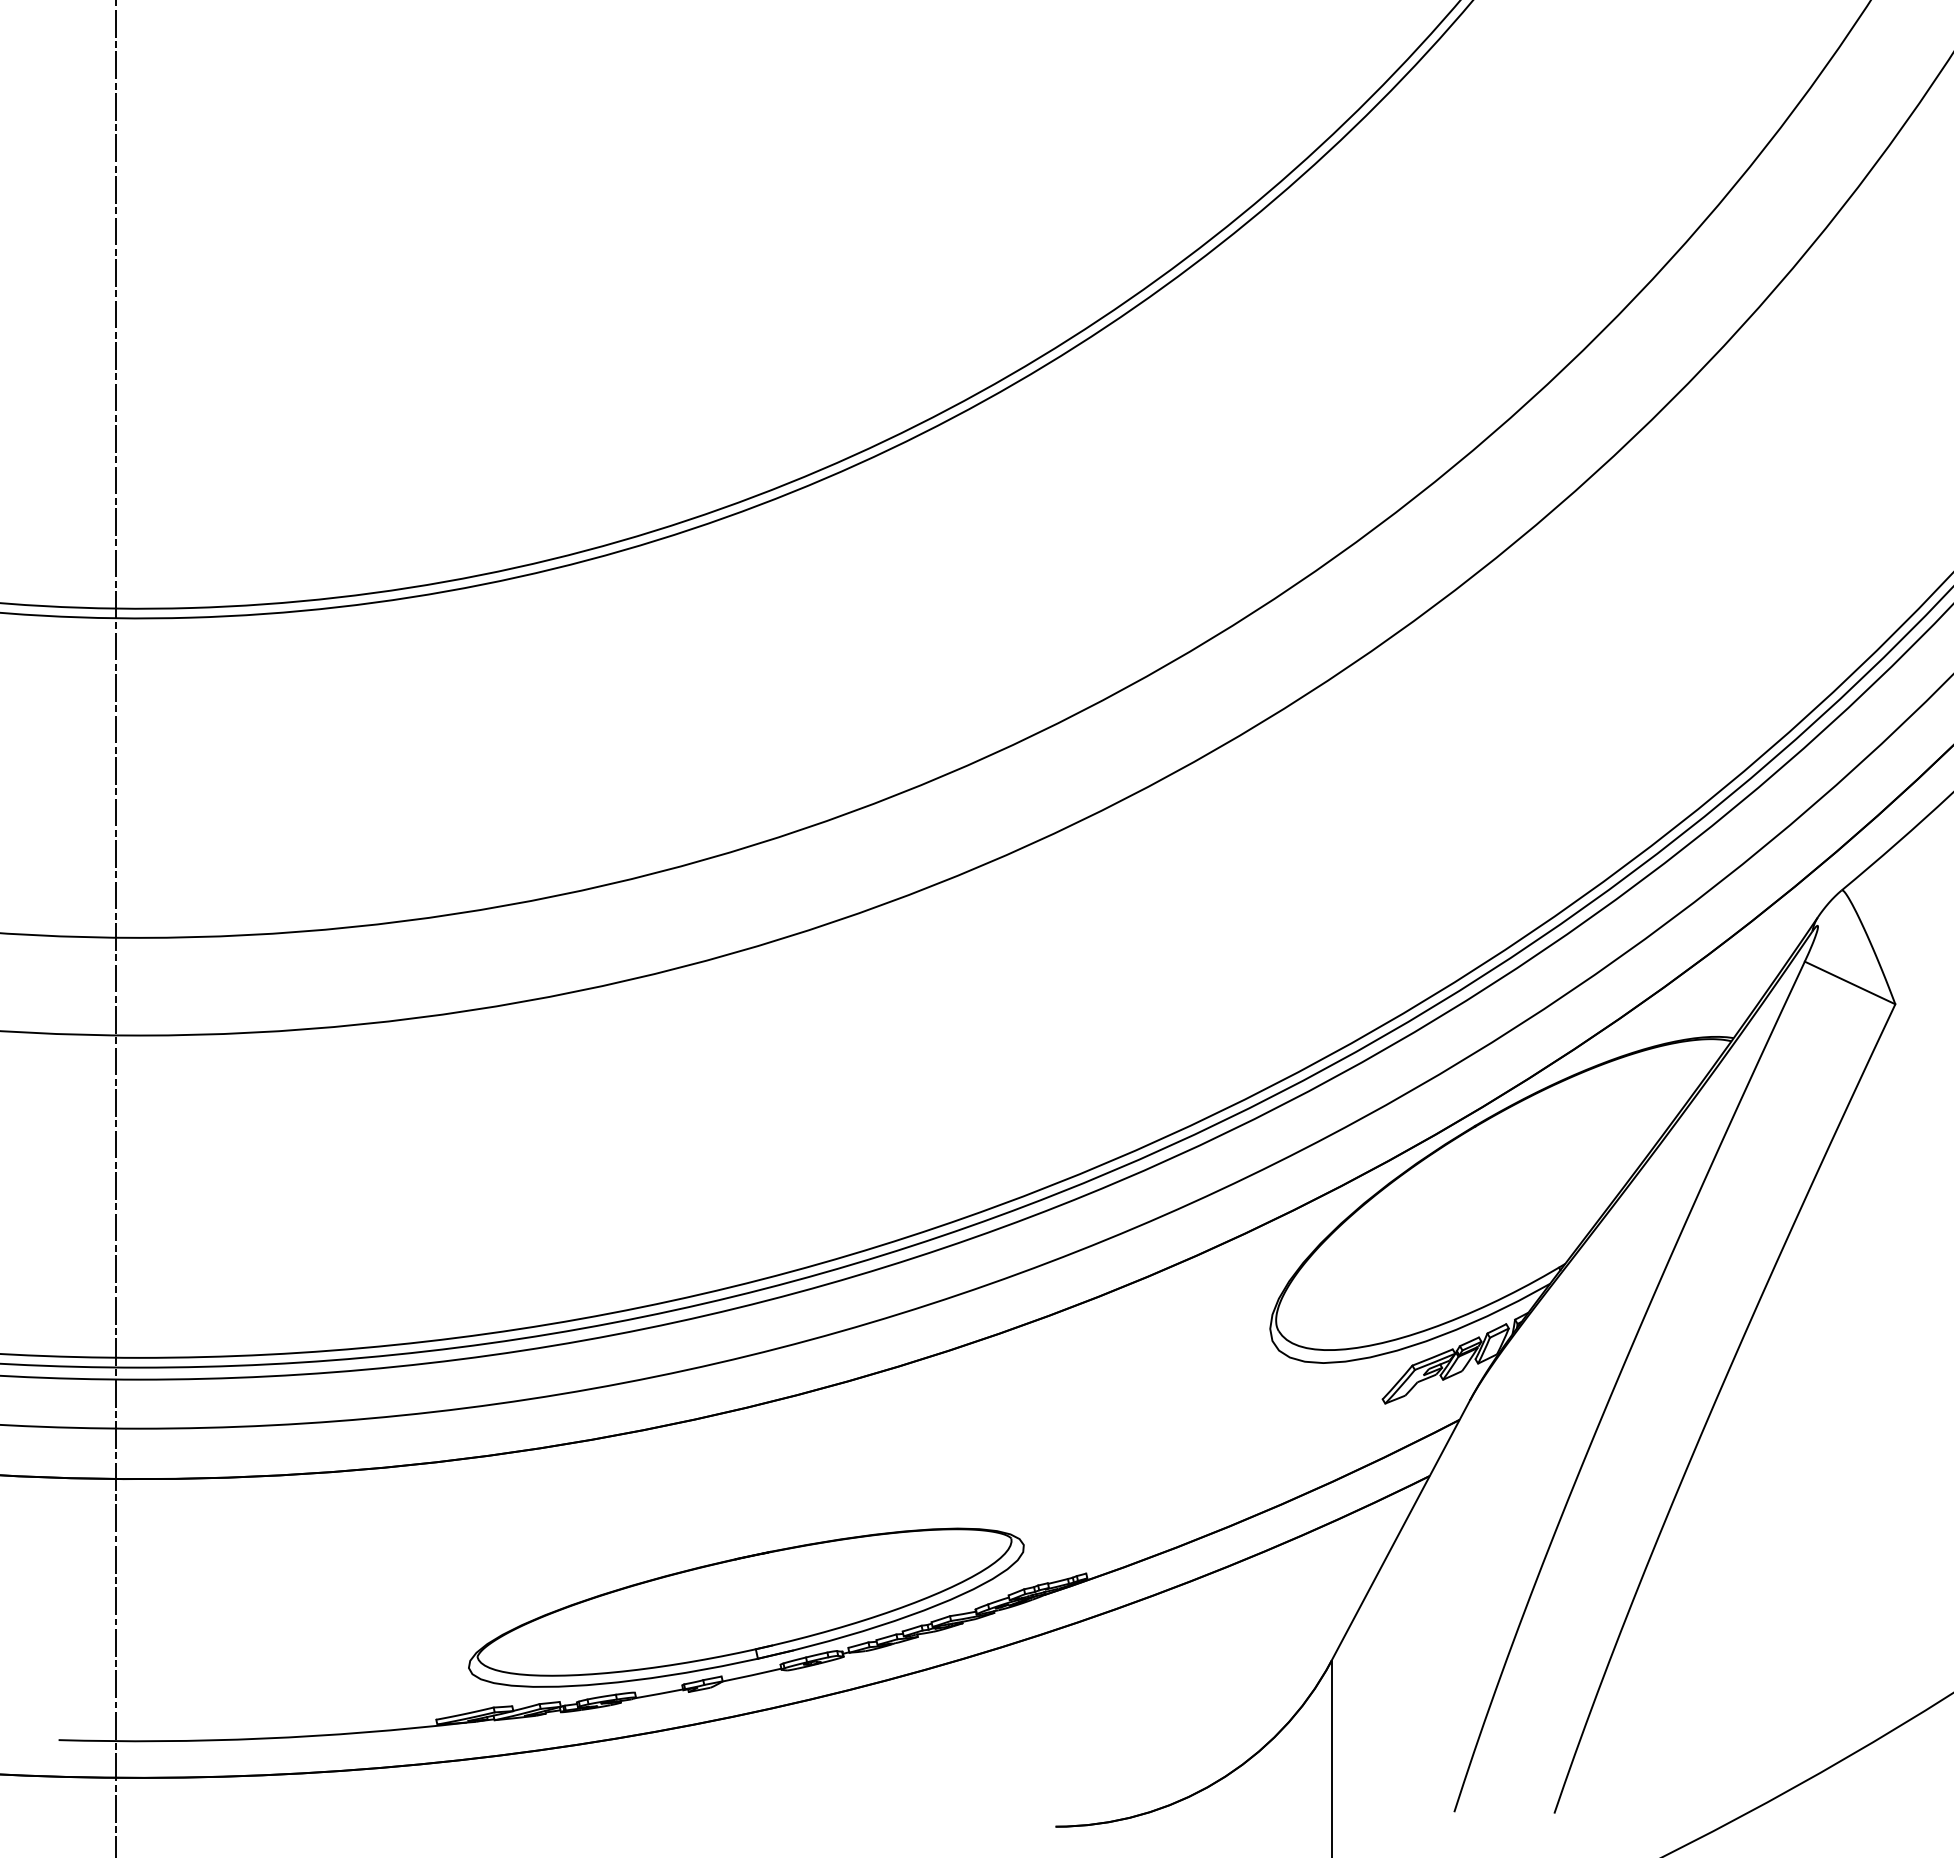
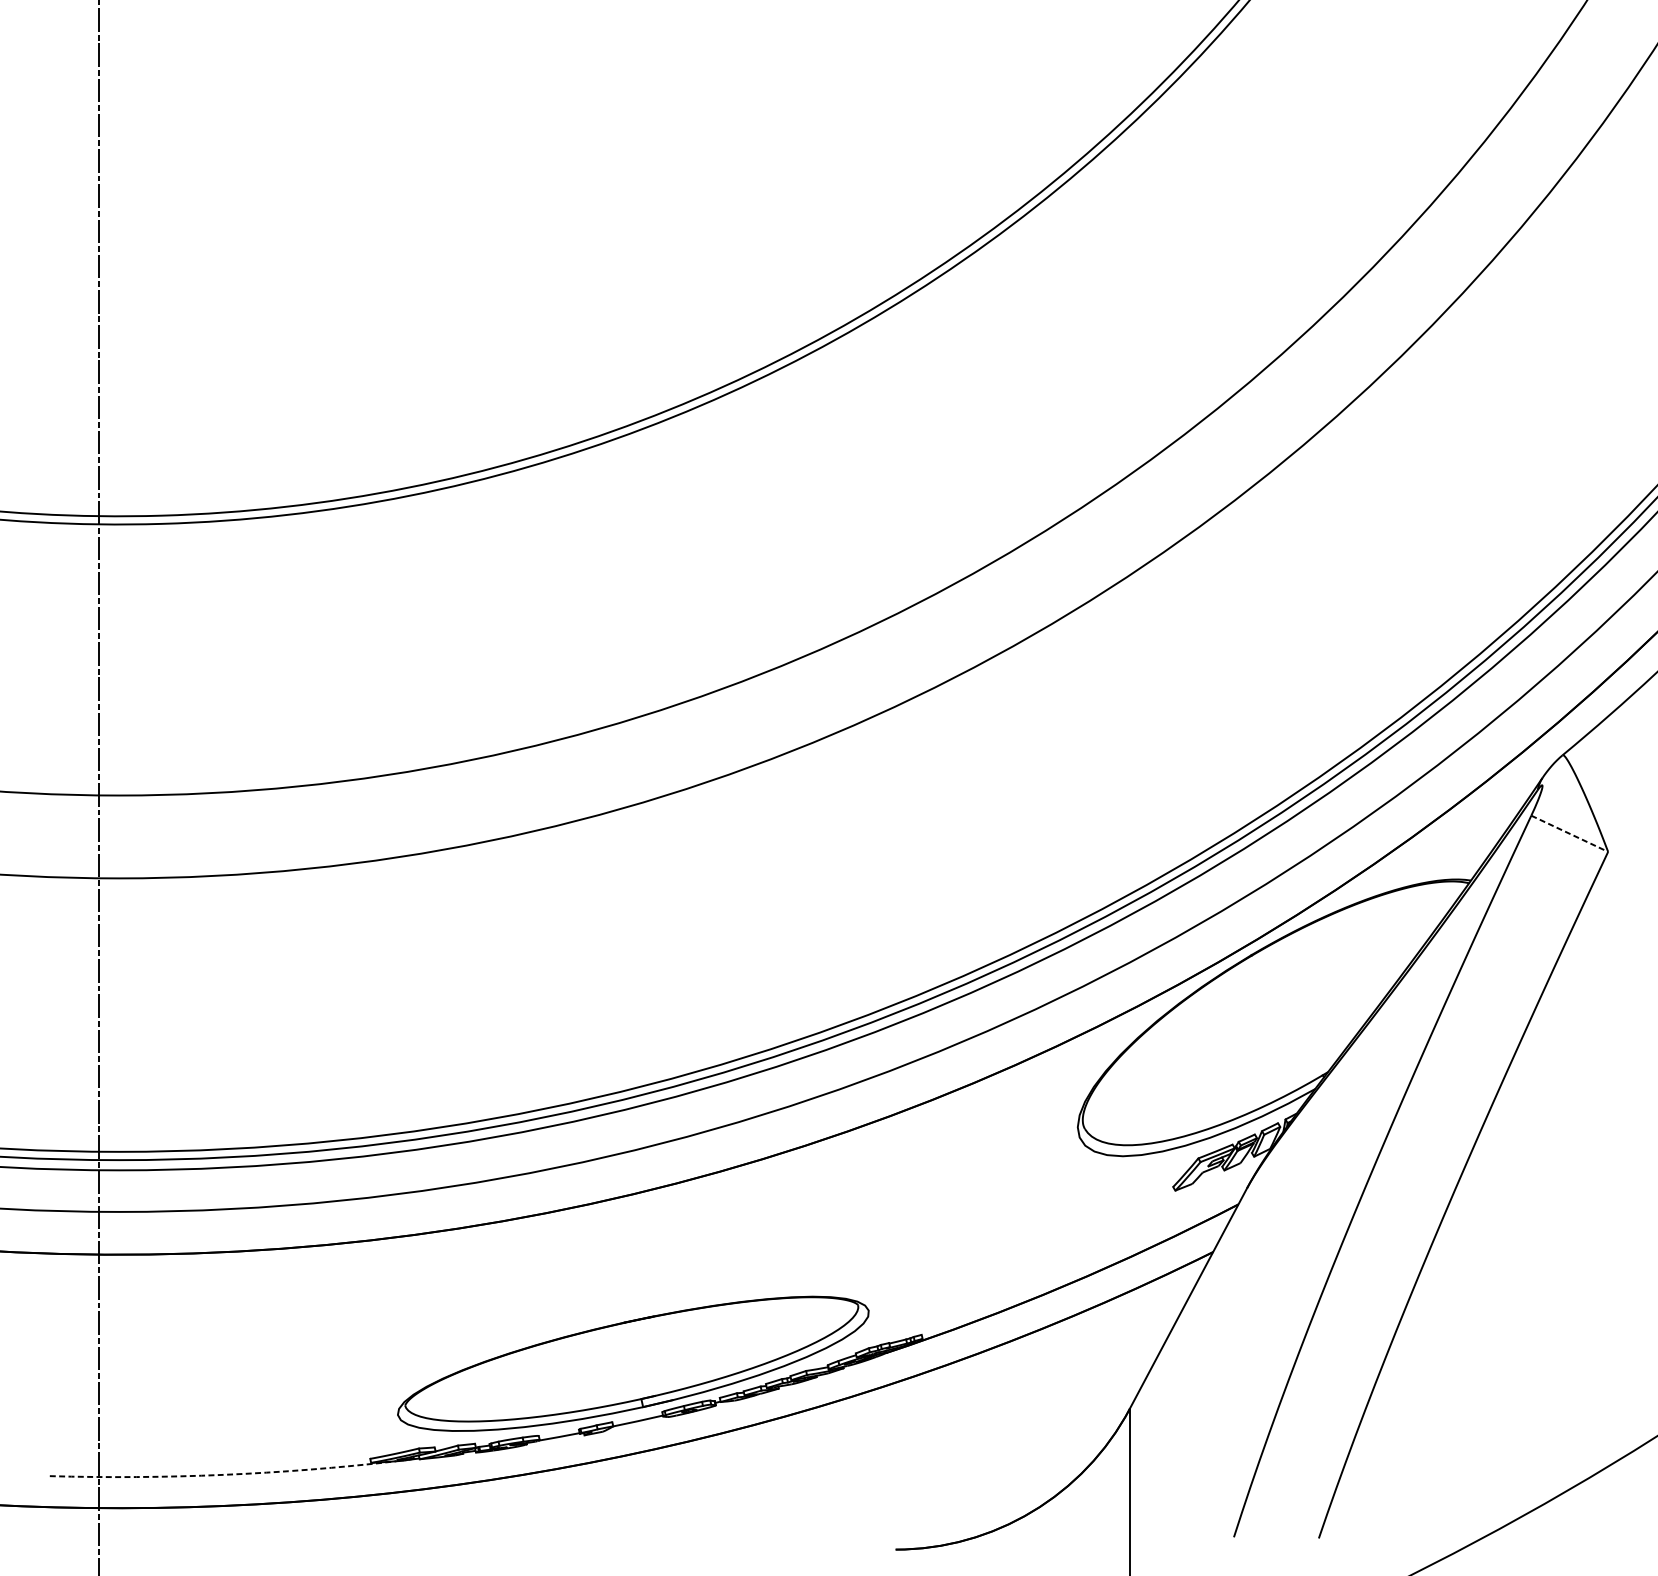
line: (1850, 983) -> (1570, 834), solid -> dashed
arc: (263, 1738) -> (223, 1474), solid -> dashed

